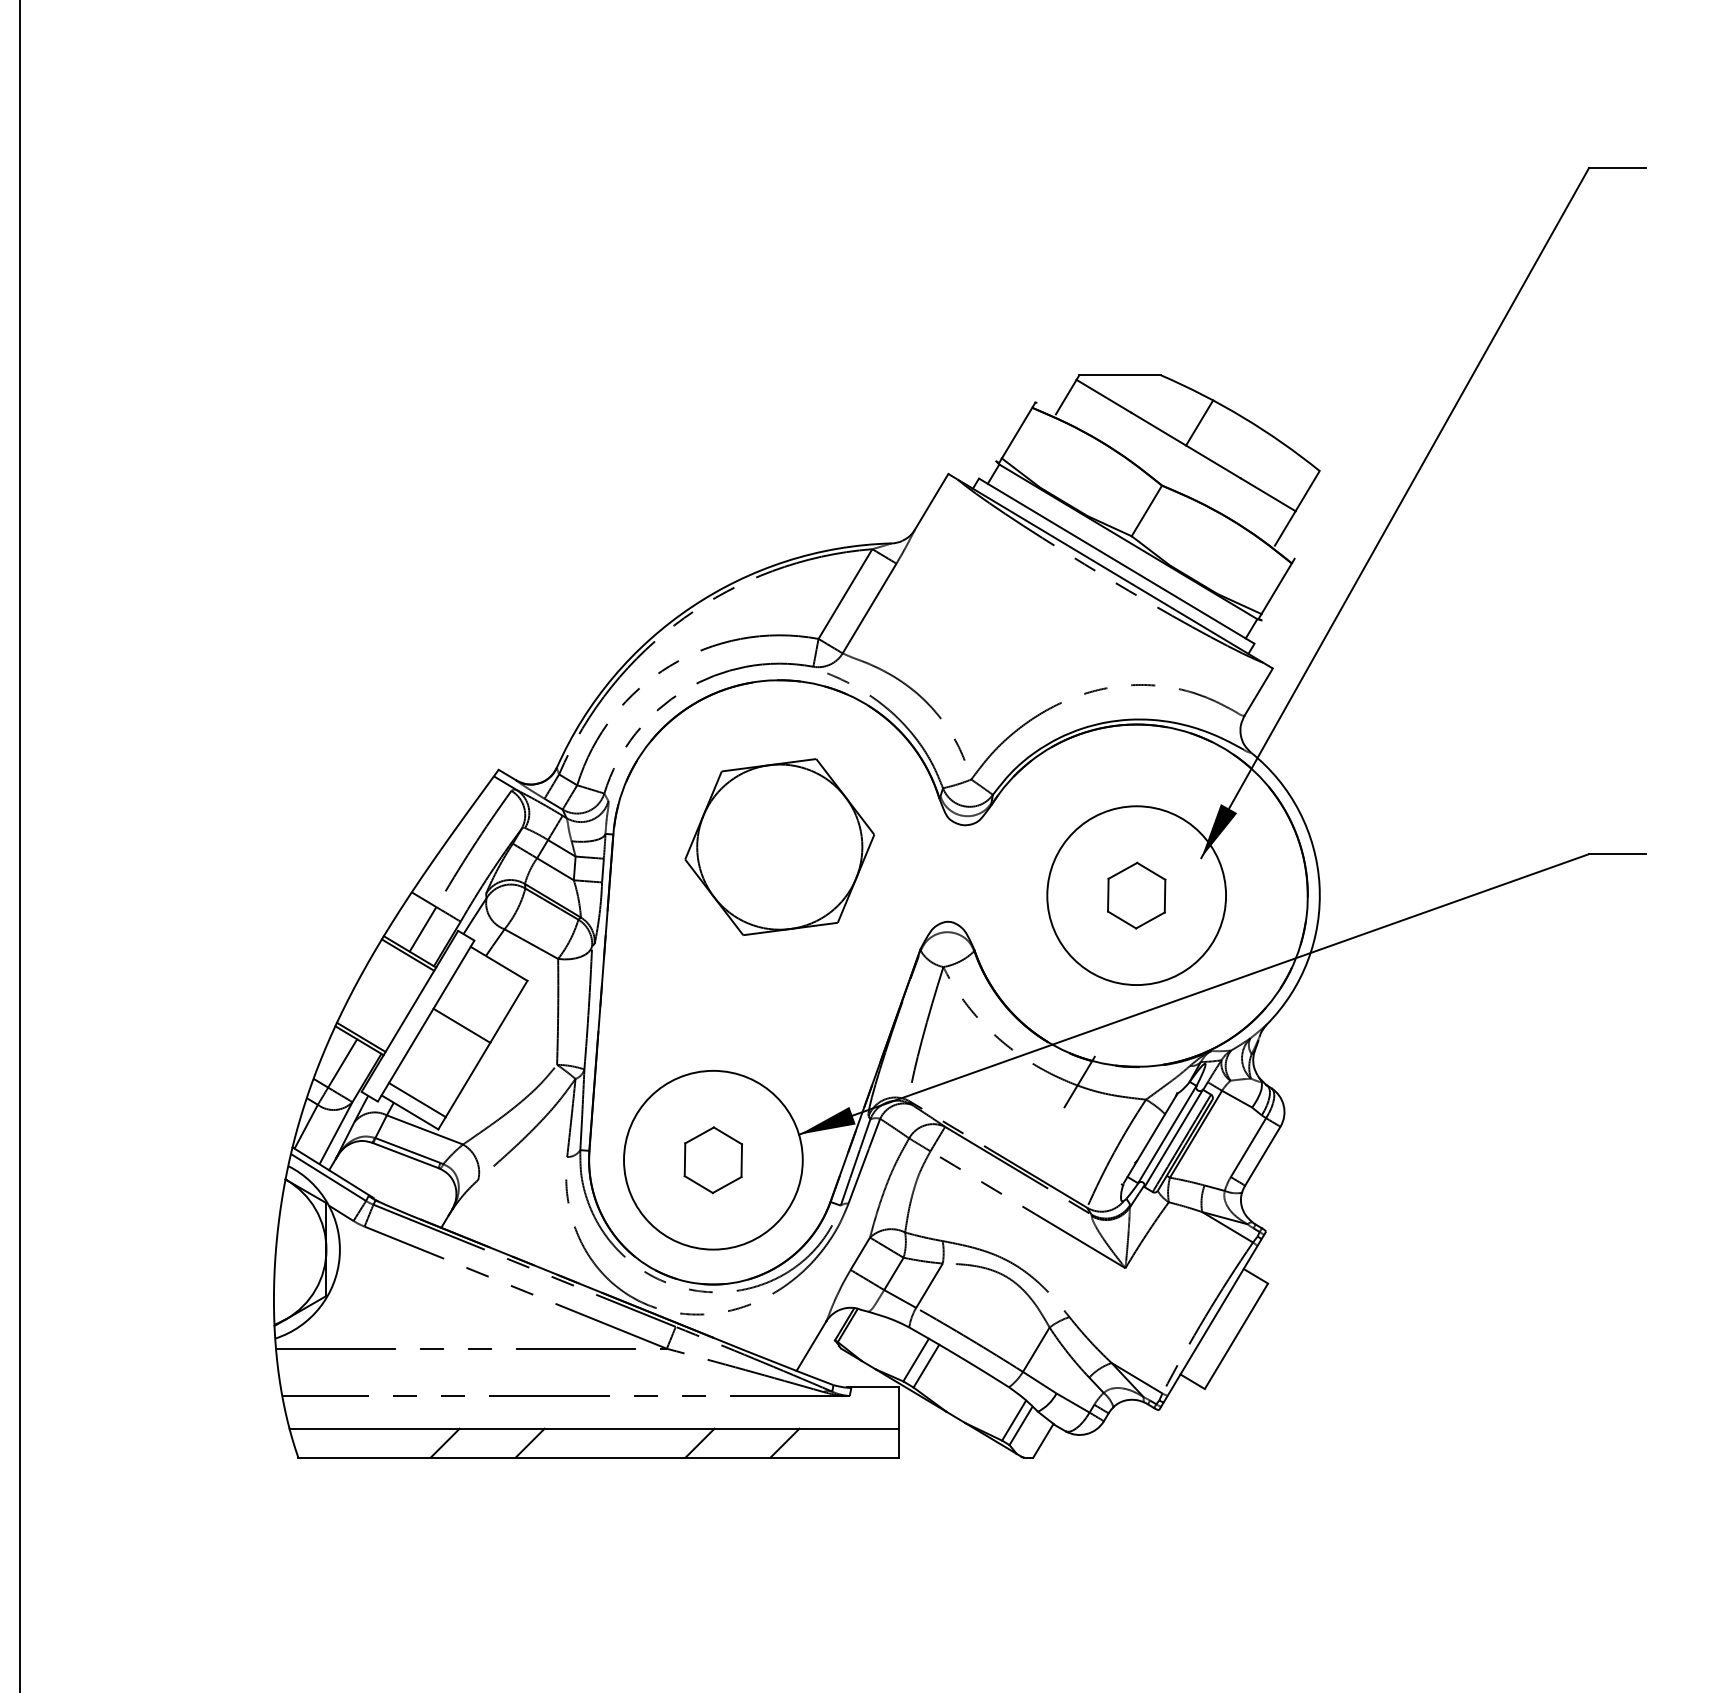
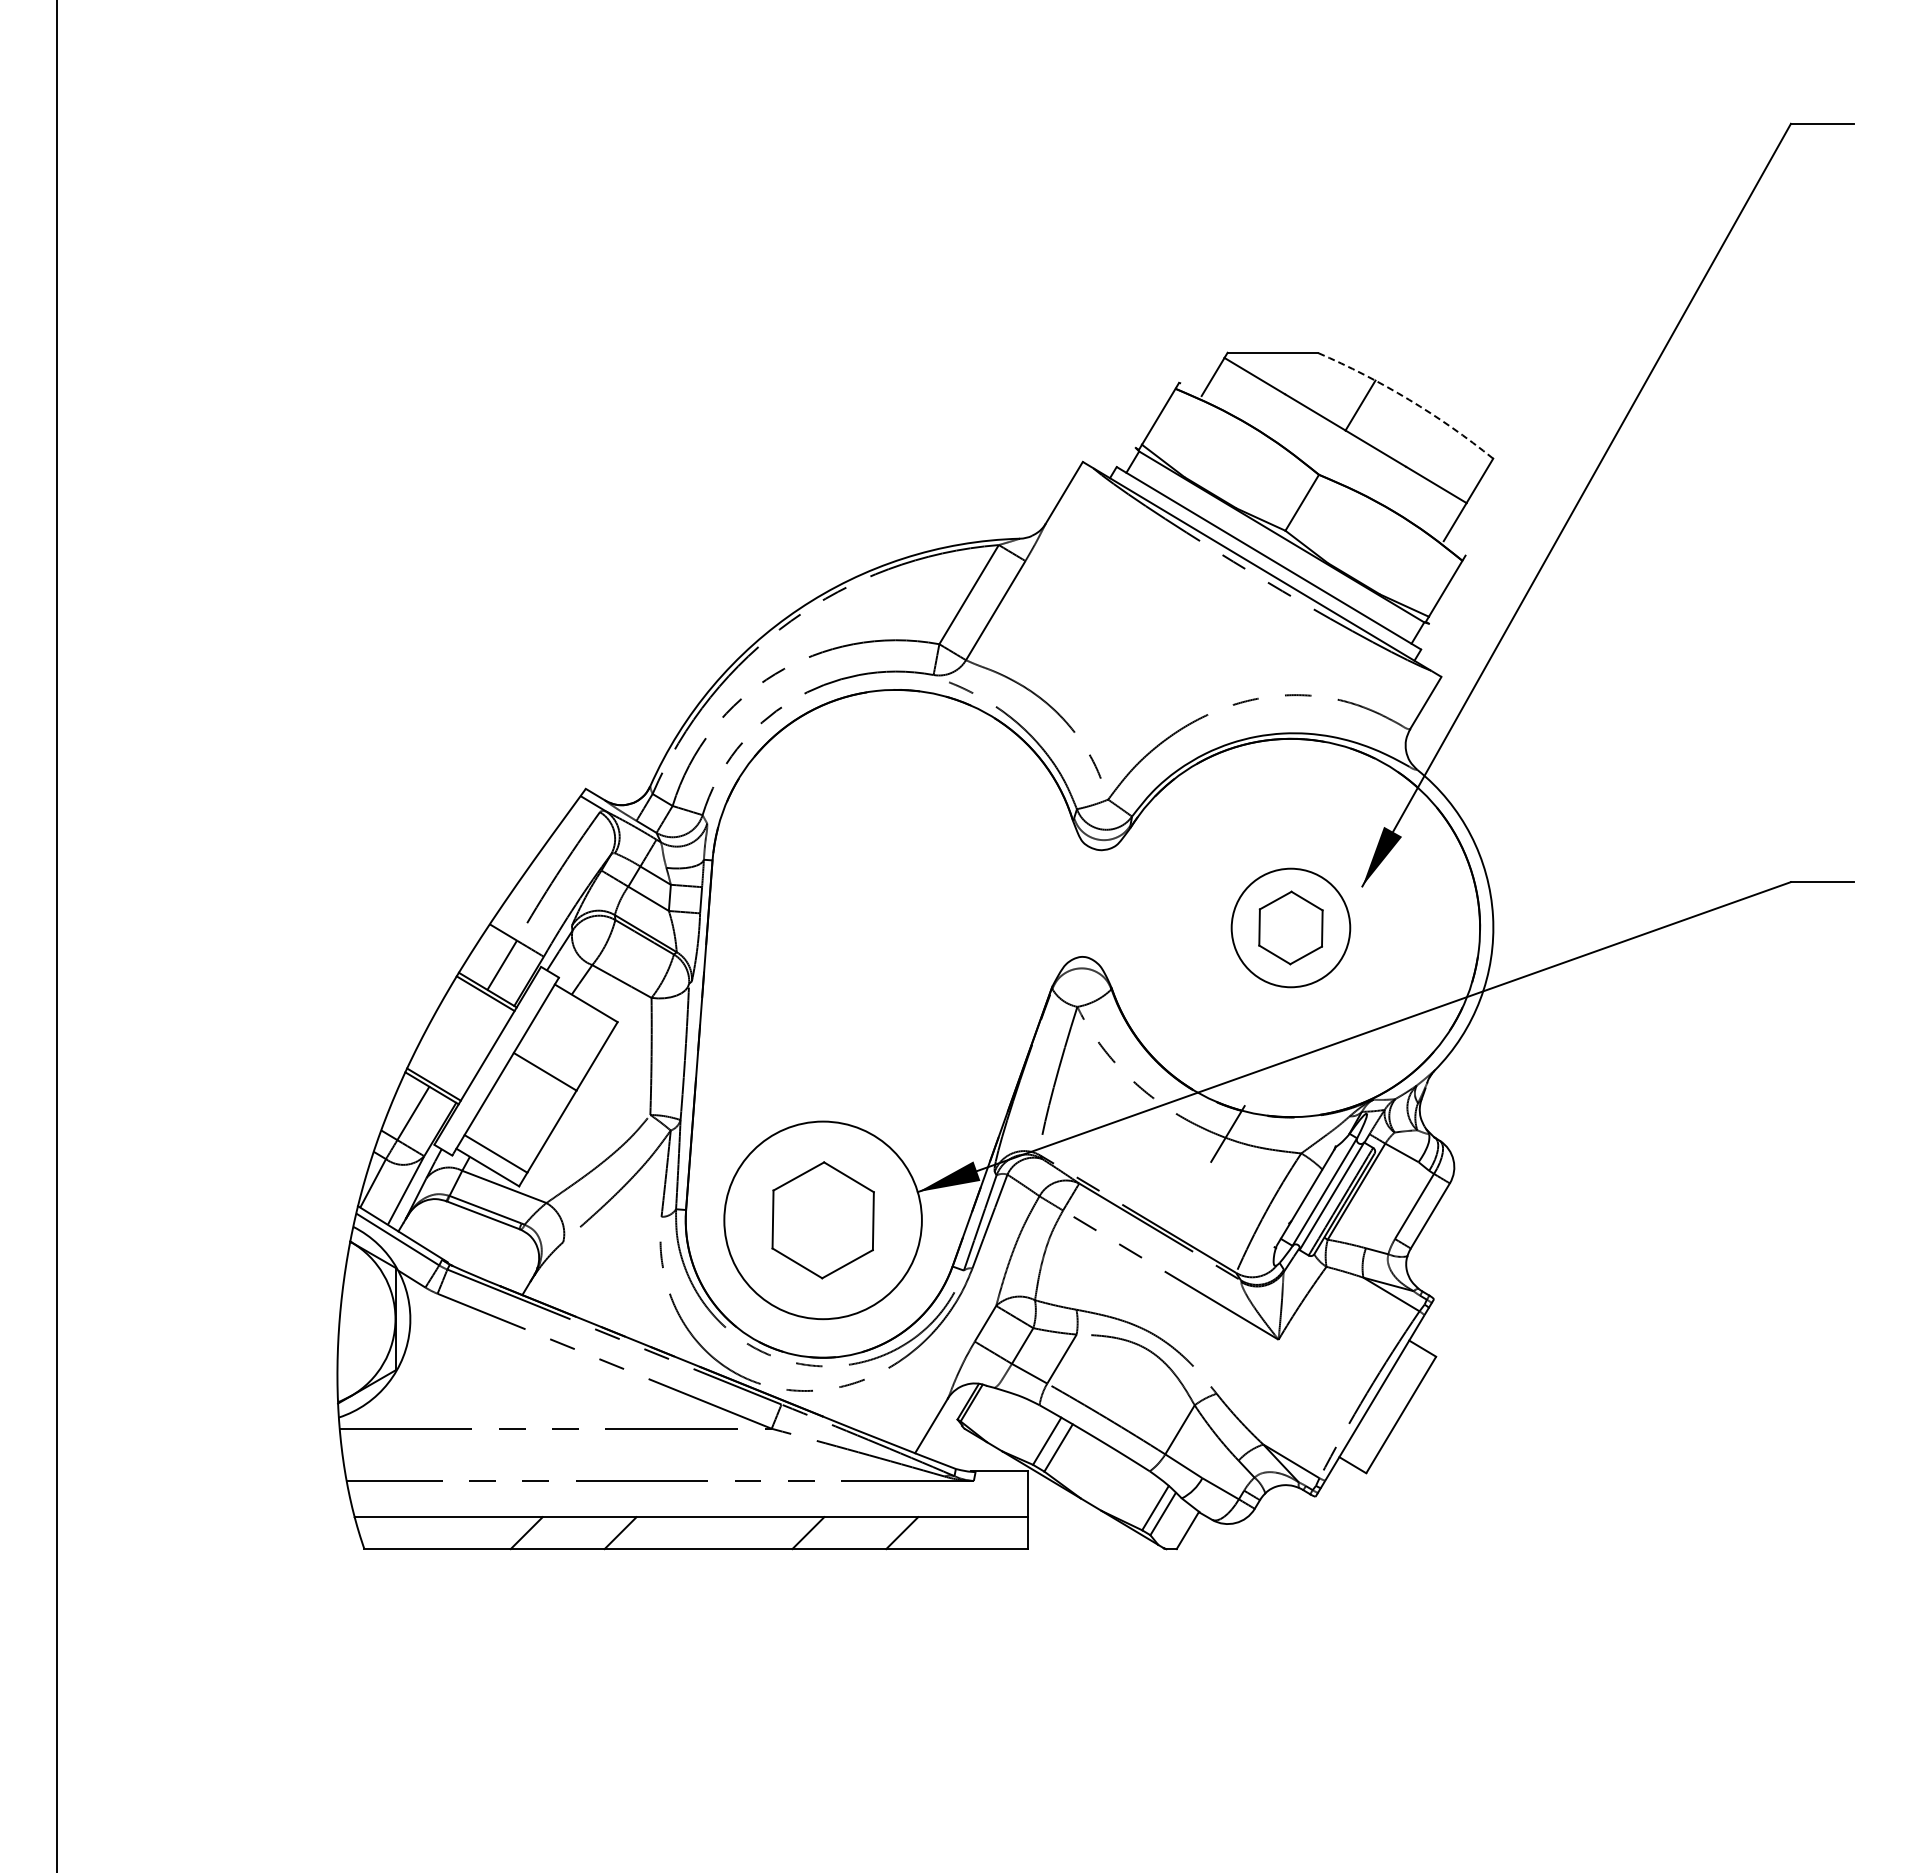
arc: (1243, 417) -> (1409, 399), solid -> dashed
part: (779, 847) -> (896, 874), removed
circle: (1136, 895) -> (1290, 927), size x0.6
part: (712, 1160) -> (822, 1220), size x1.6

